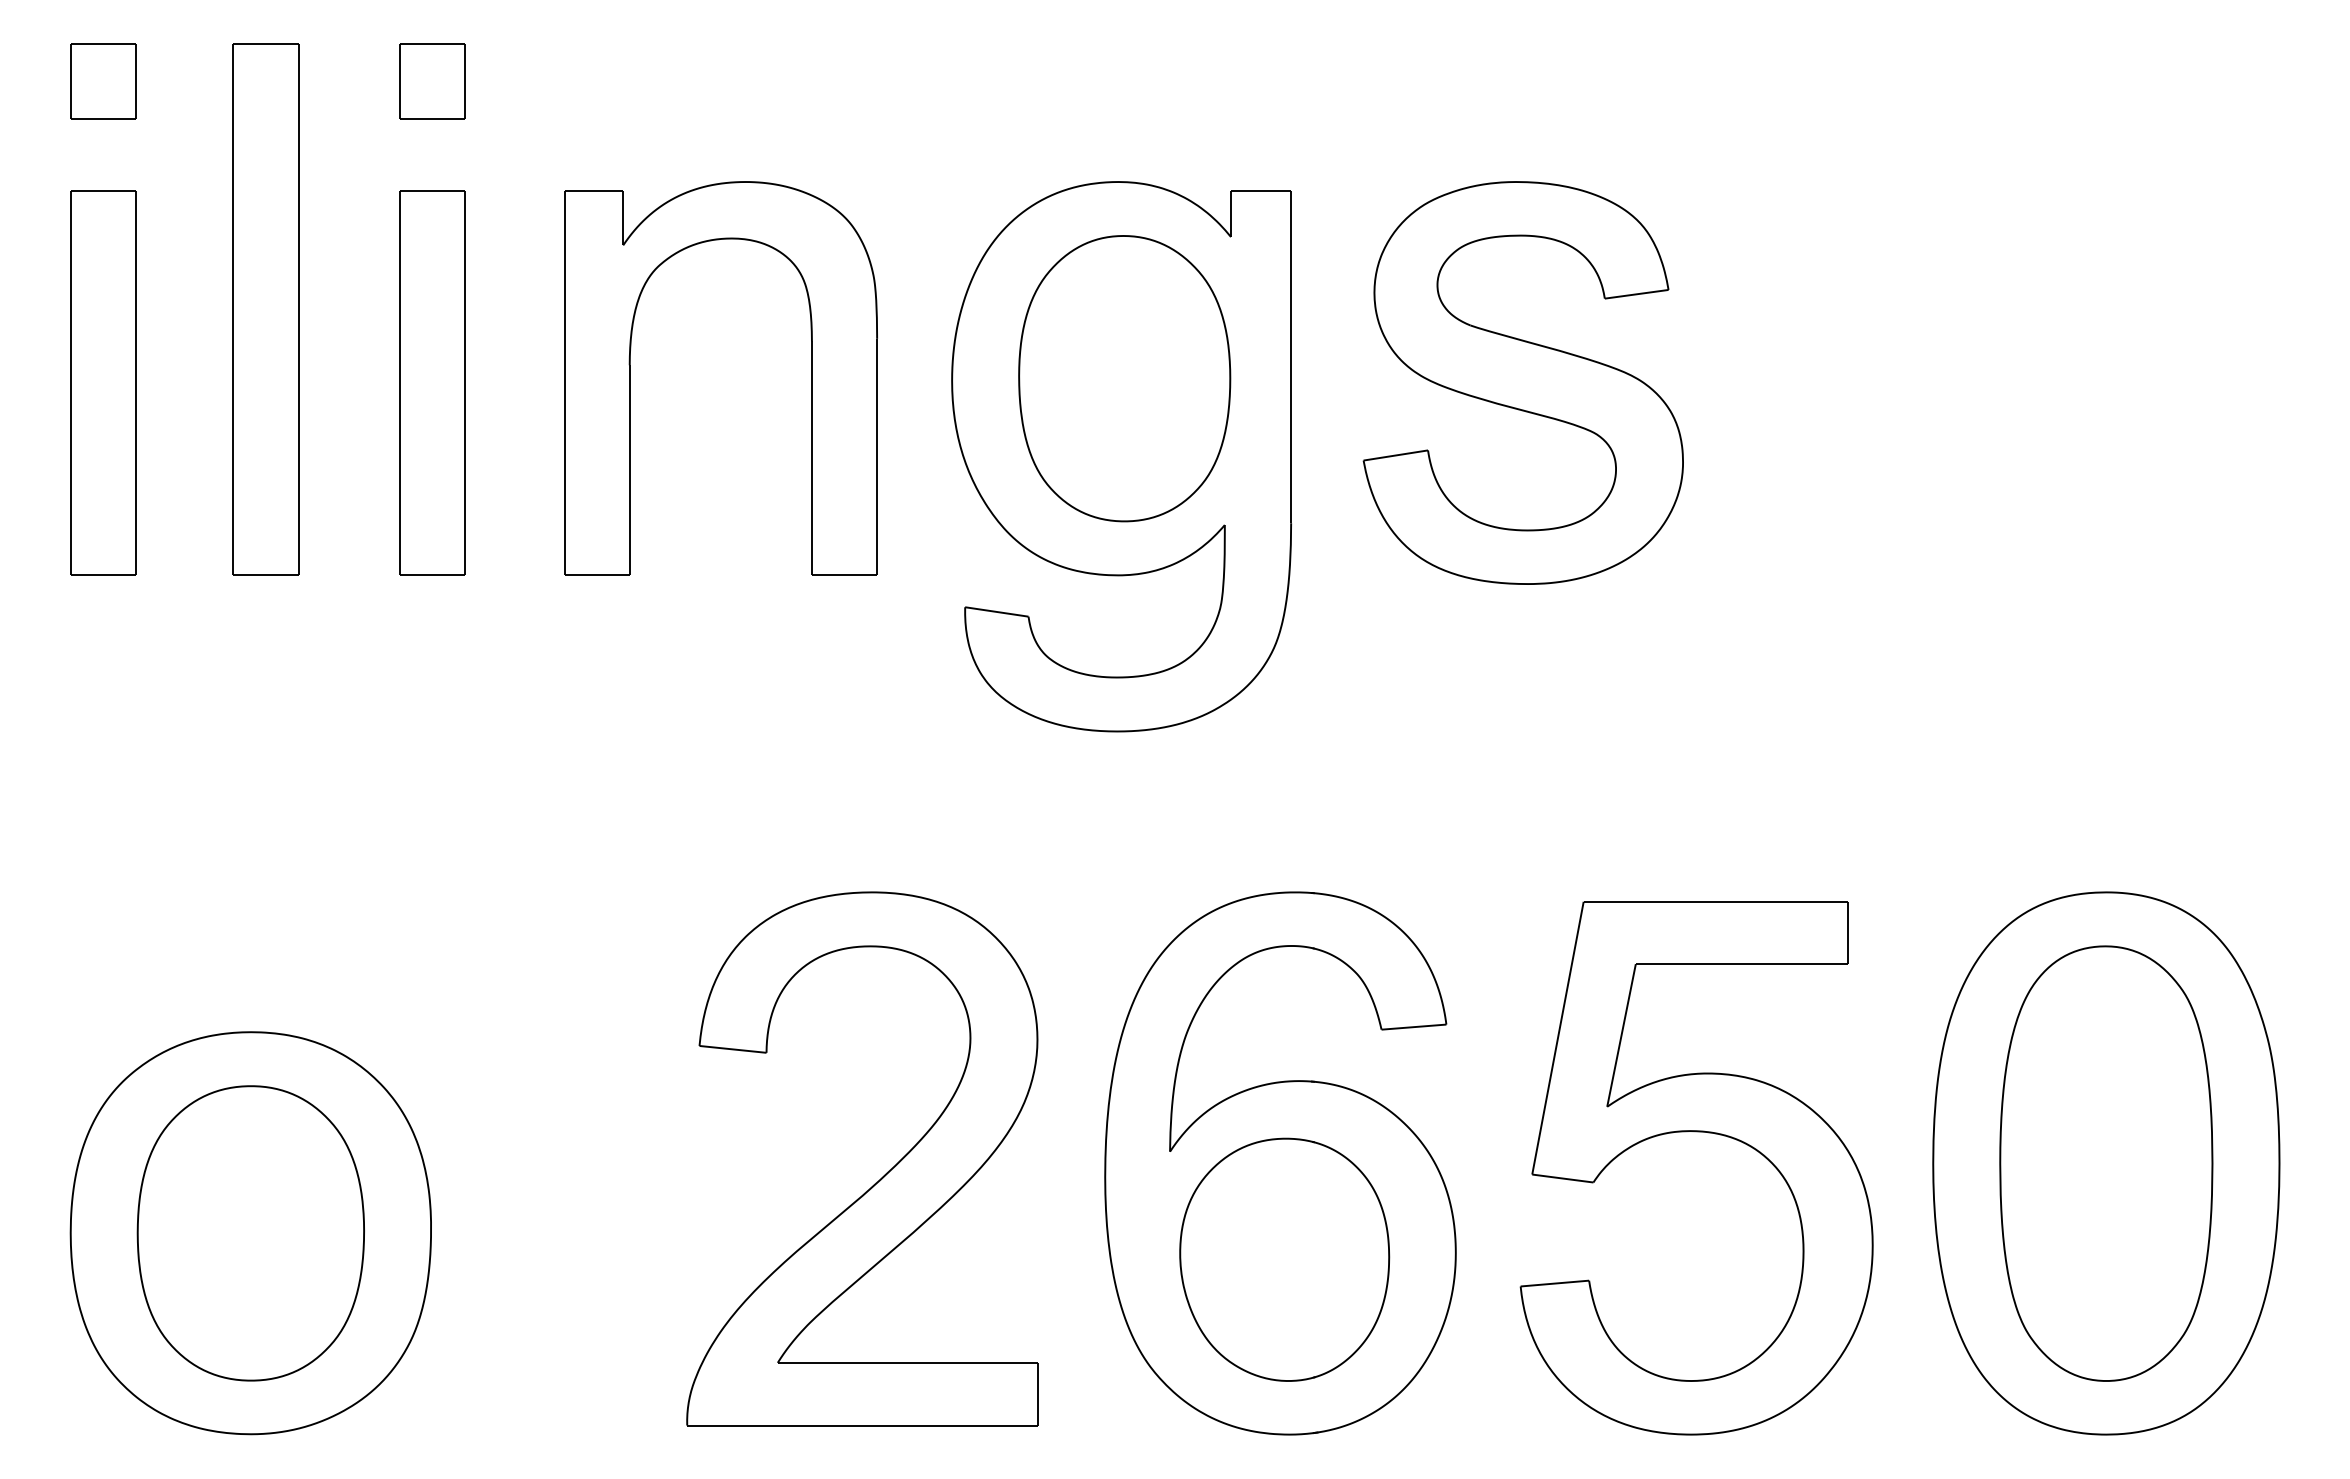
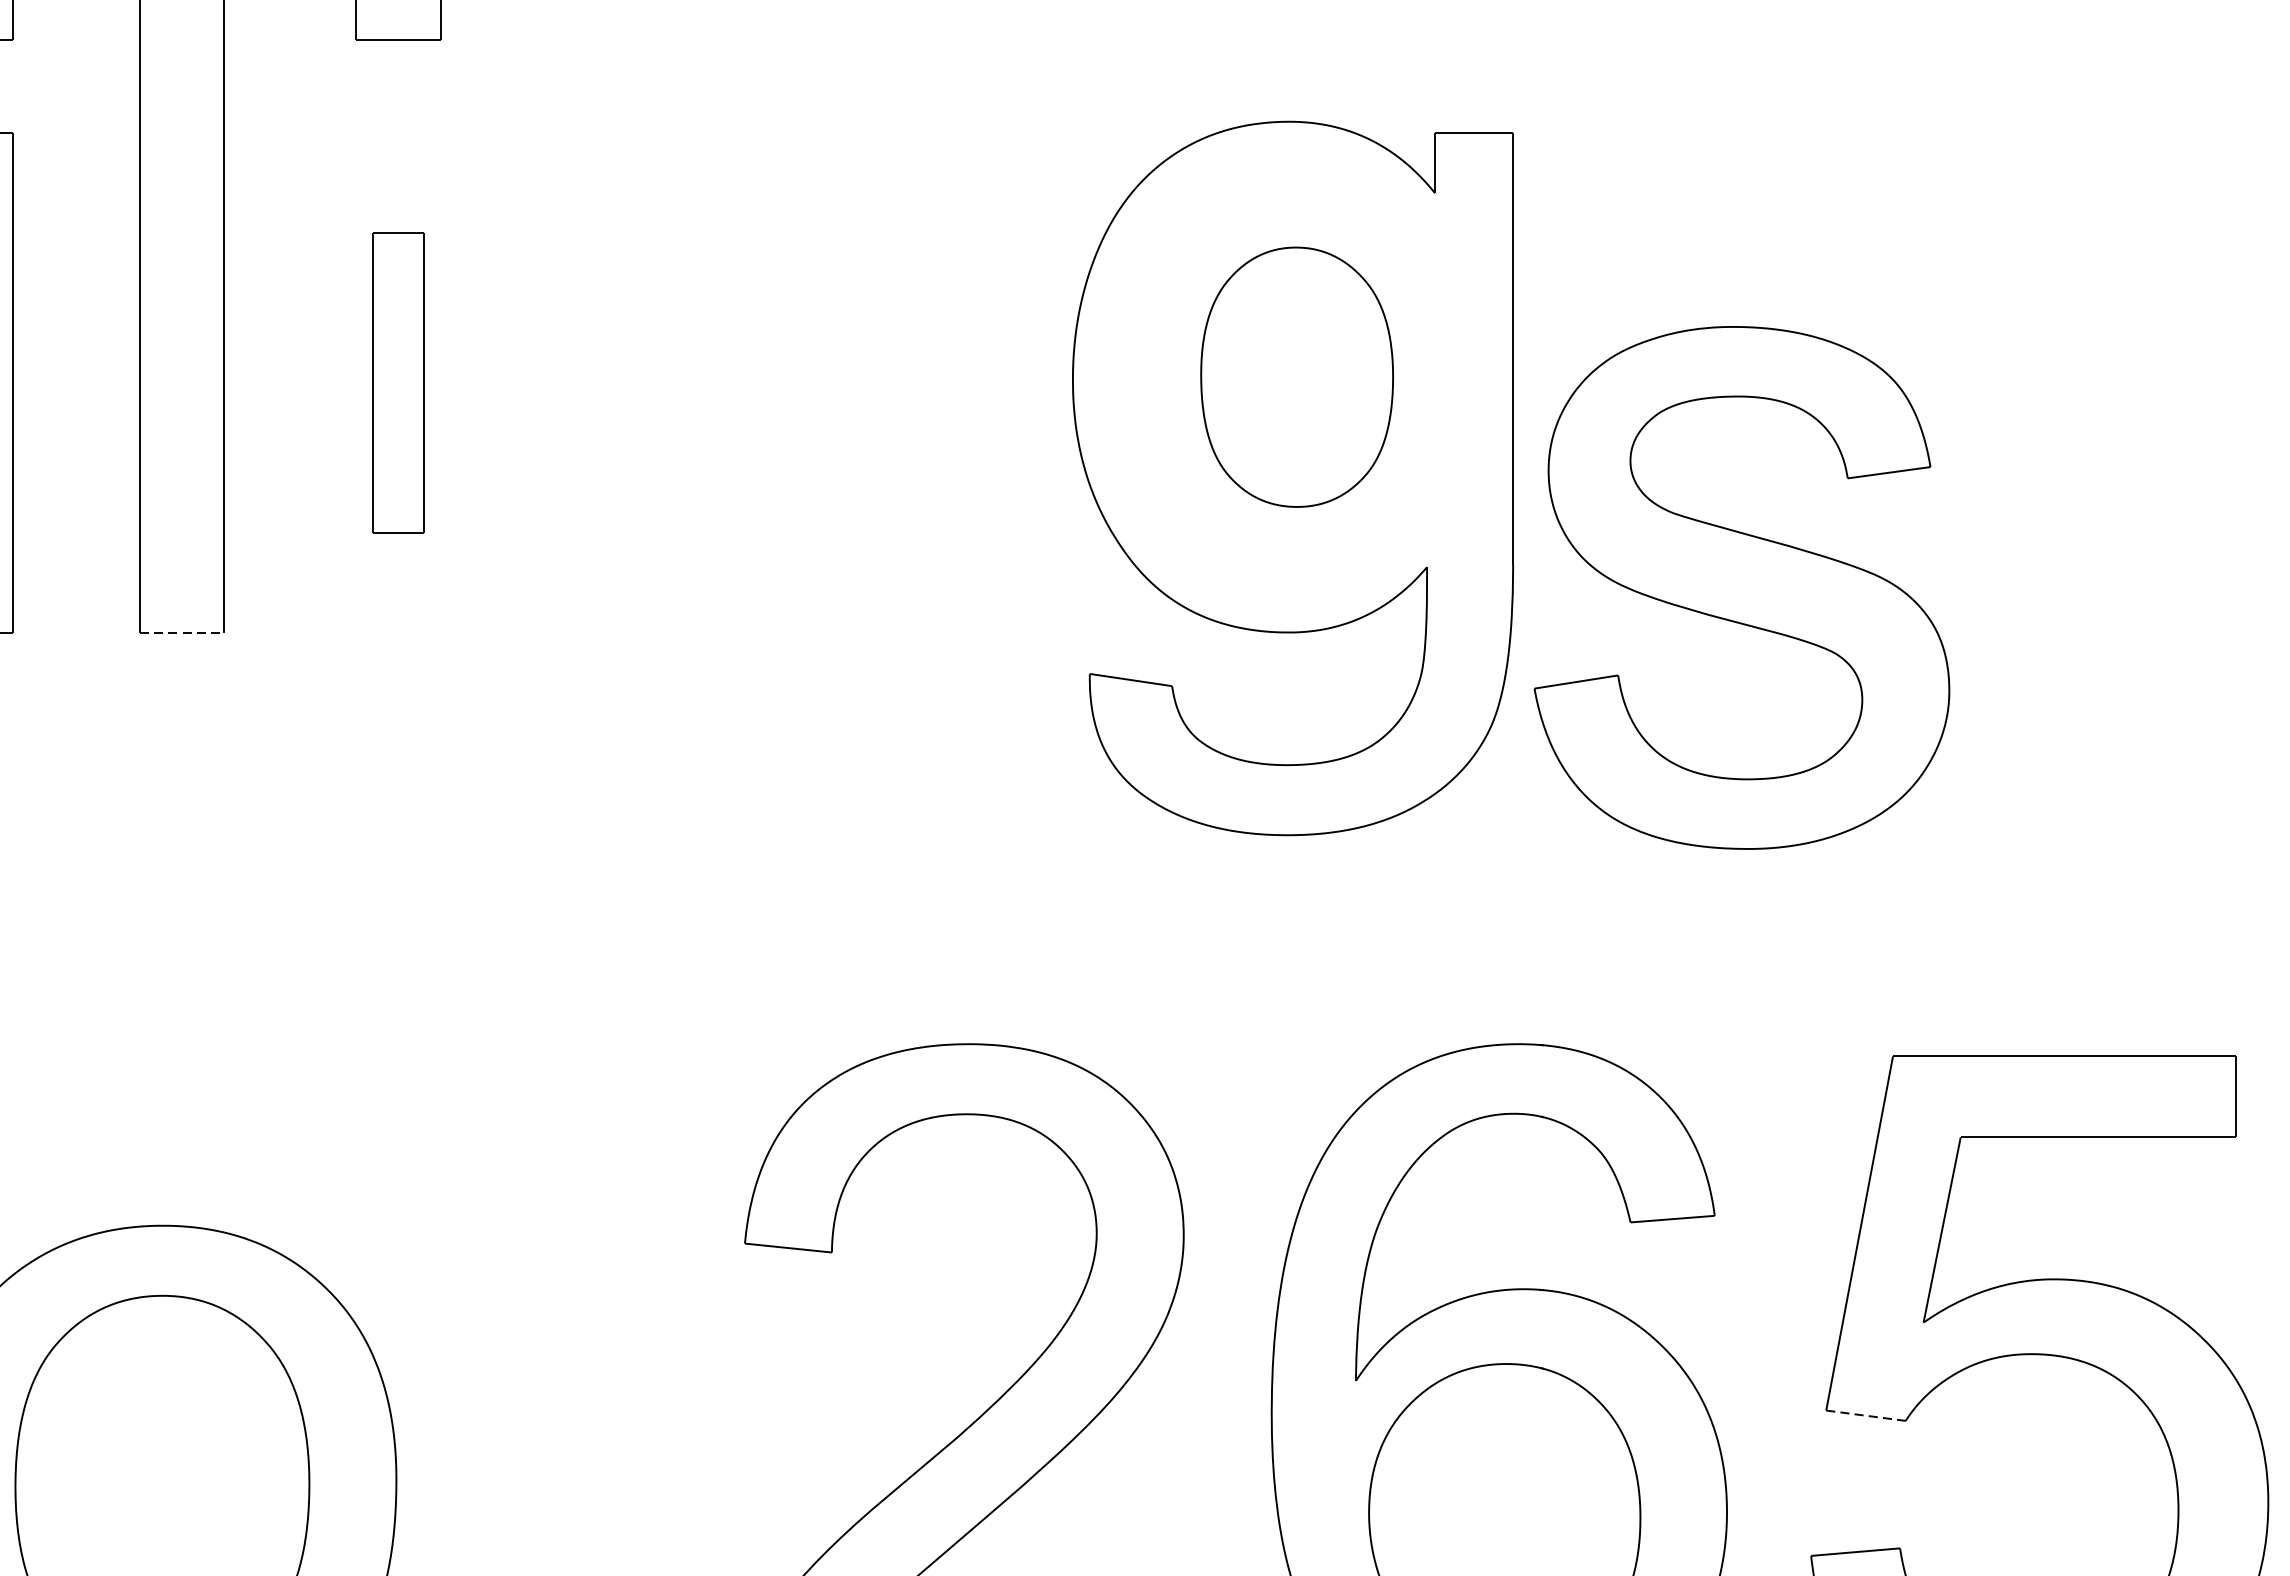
part: (630, 378) -> (655, 376), removed
part: (1124, 378) -> (1296, 376), size x0.7
part: (432, 382) -> (398, 382), size x0.6
part: (1522, 382) -> (1740, 587), moved
line: (266, 575) -> (182, 632), solid -> dashed
line: (1562, 1178) -> (1865, 1415), solid -> dashed

